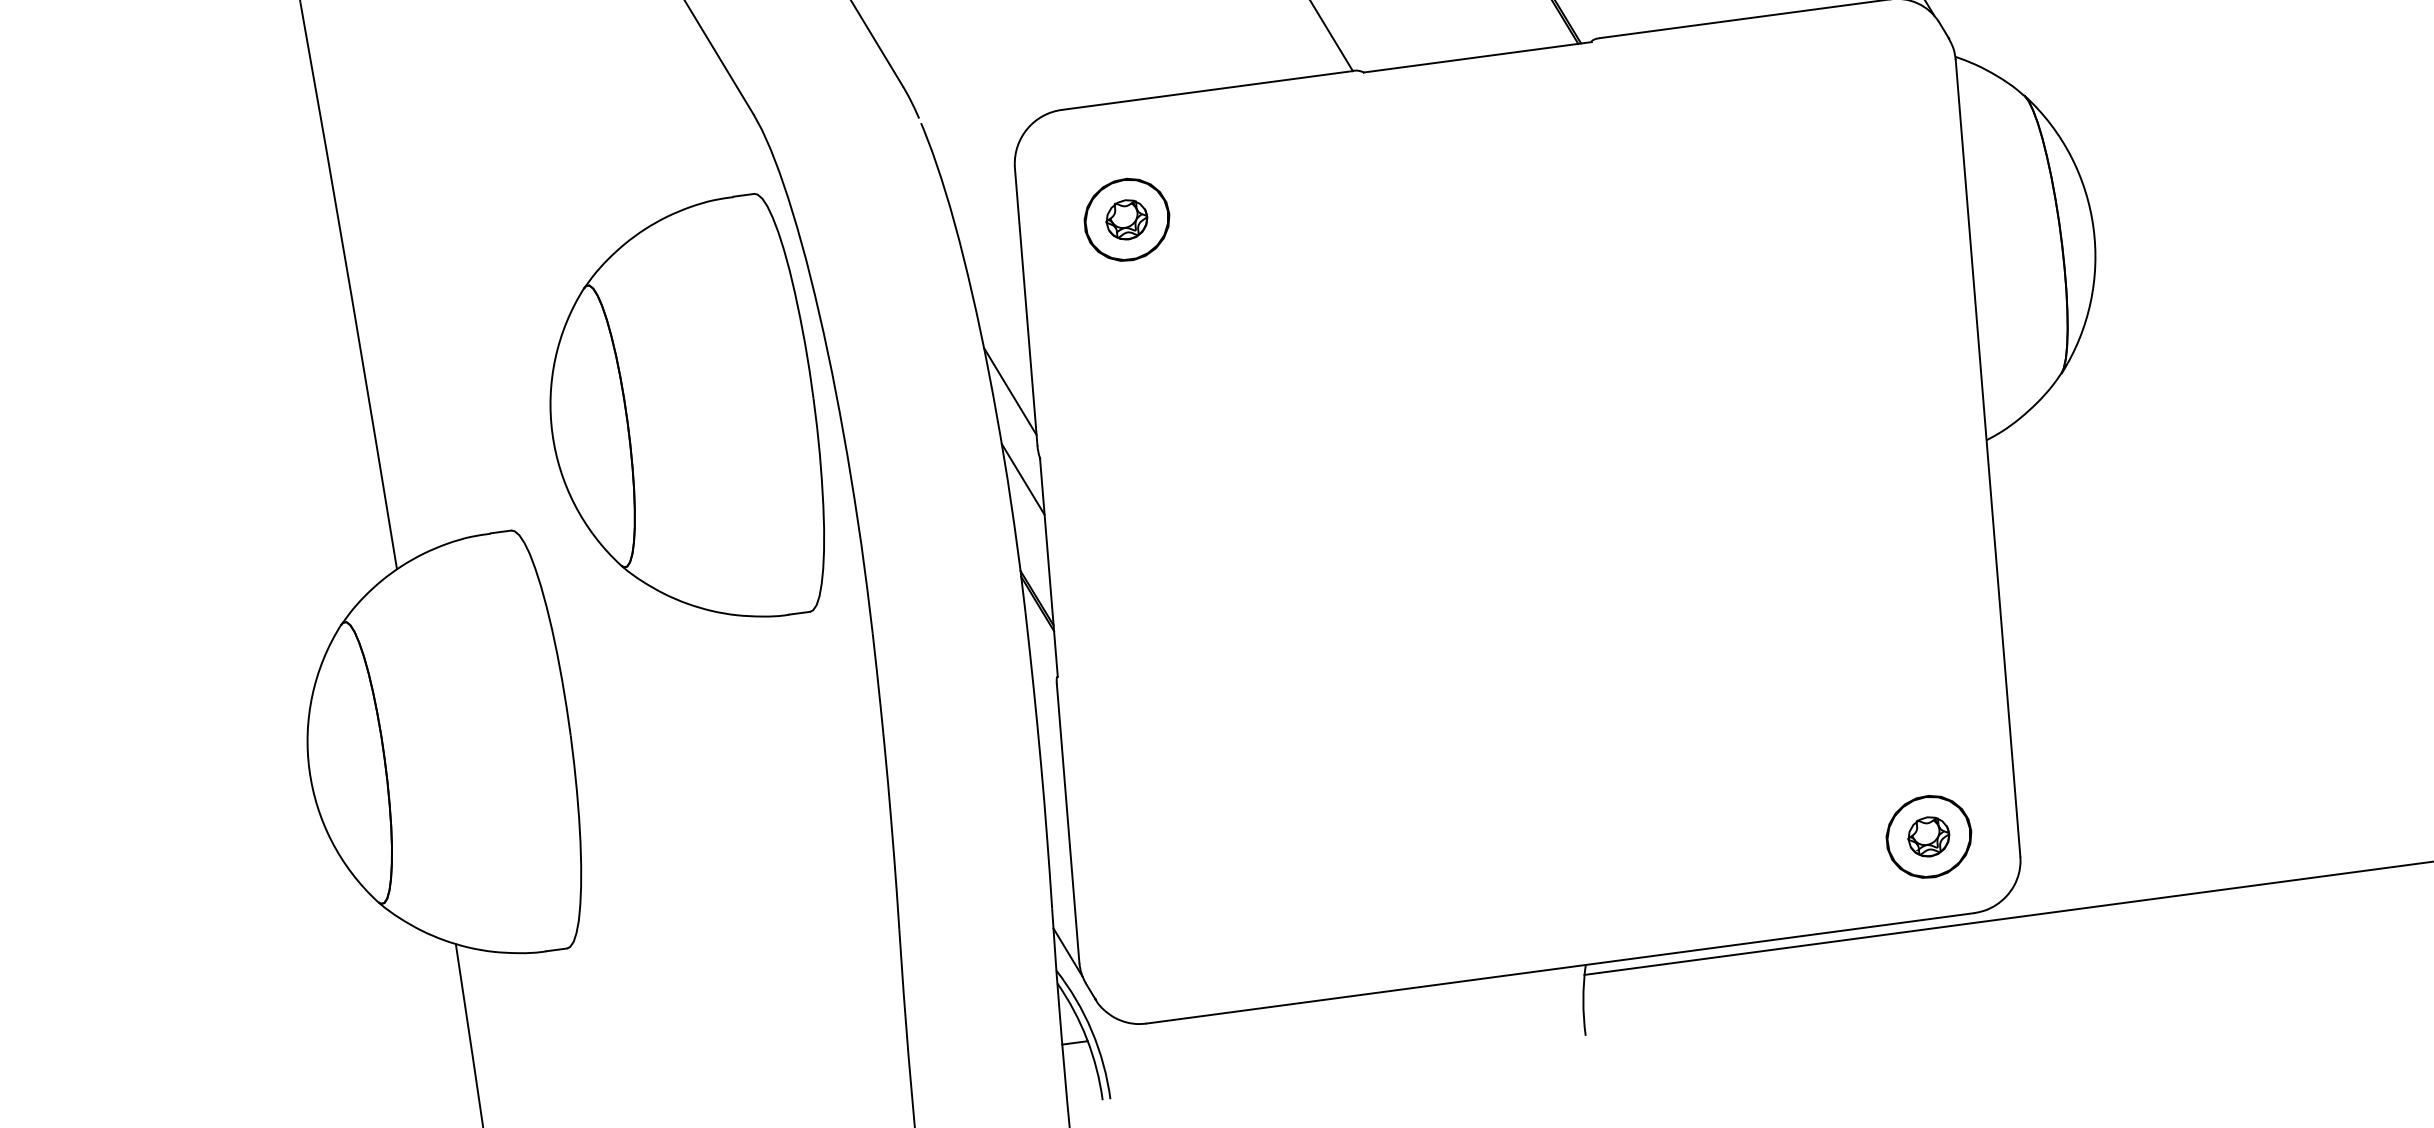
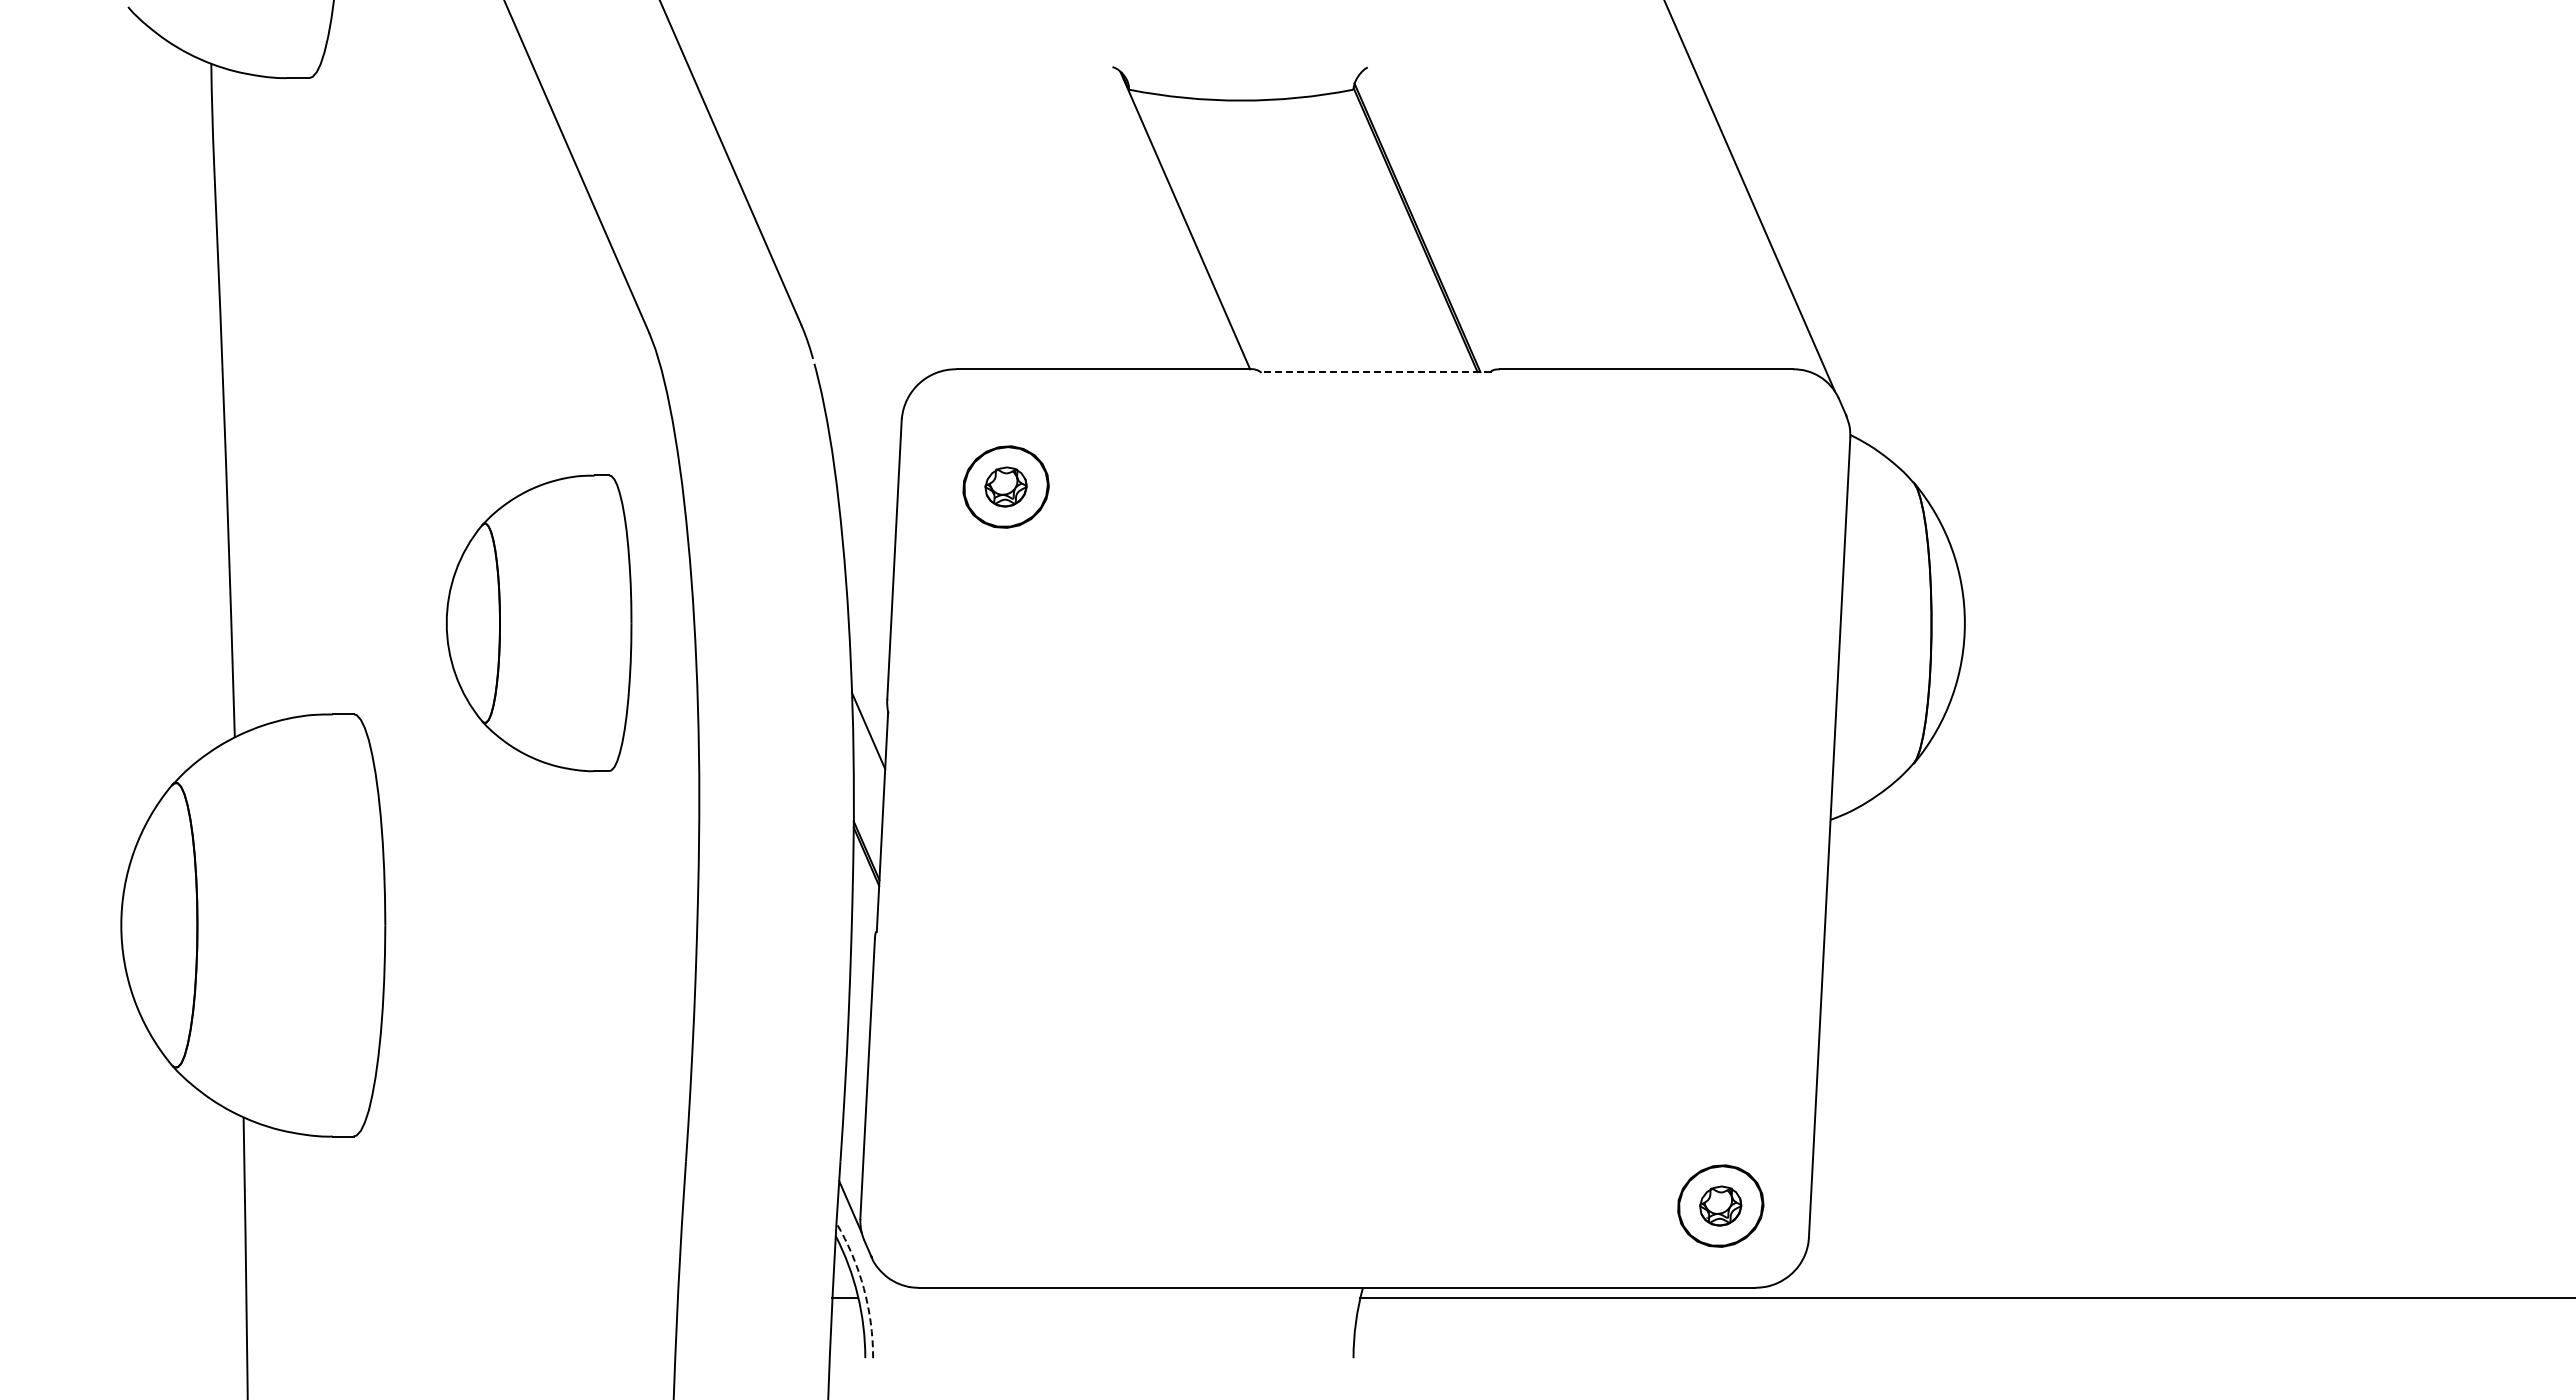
line: (1477, 57) -> (1375, 372), solid -> dashed
line: (1010, 390) -> (867, 641), removed
part: (682, 416) -> (538, 623), size x0.7
arc: (1091, 1031) -> (863, 1288), solid -> dashed

